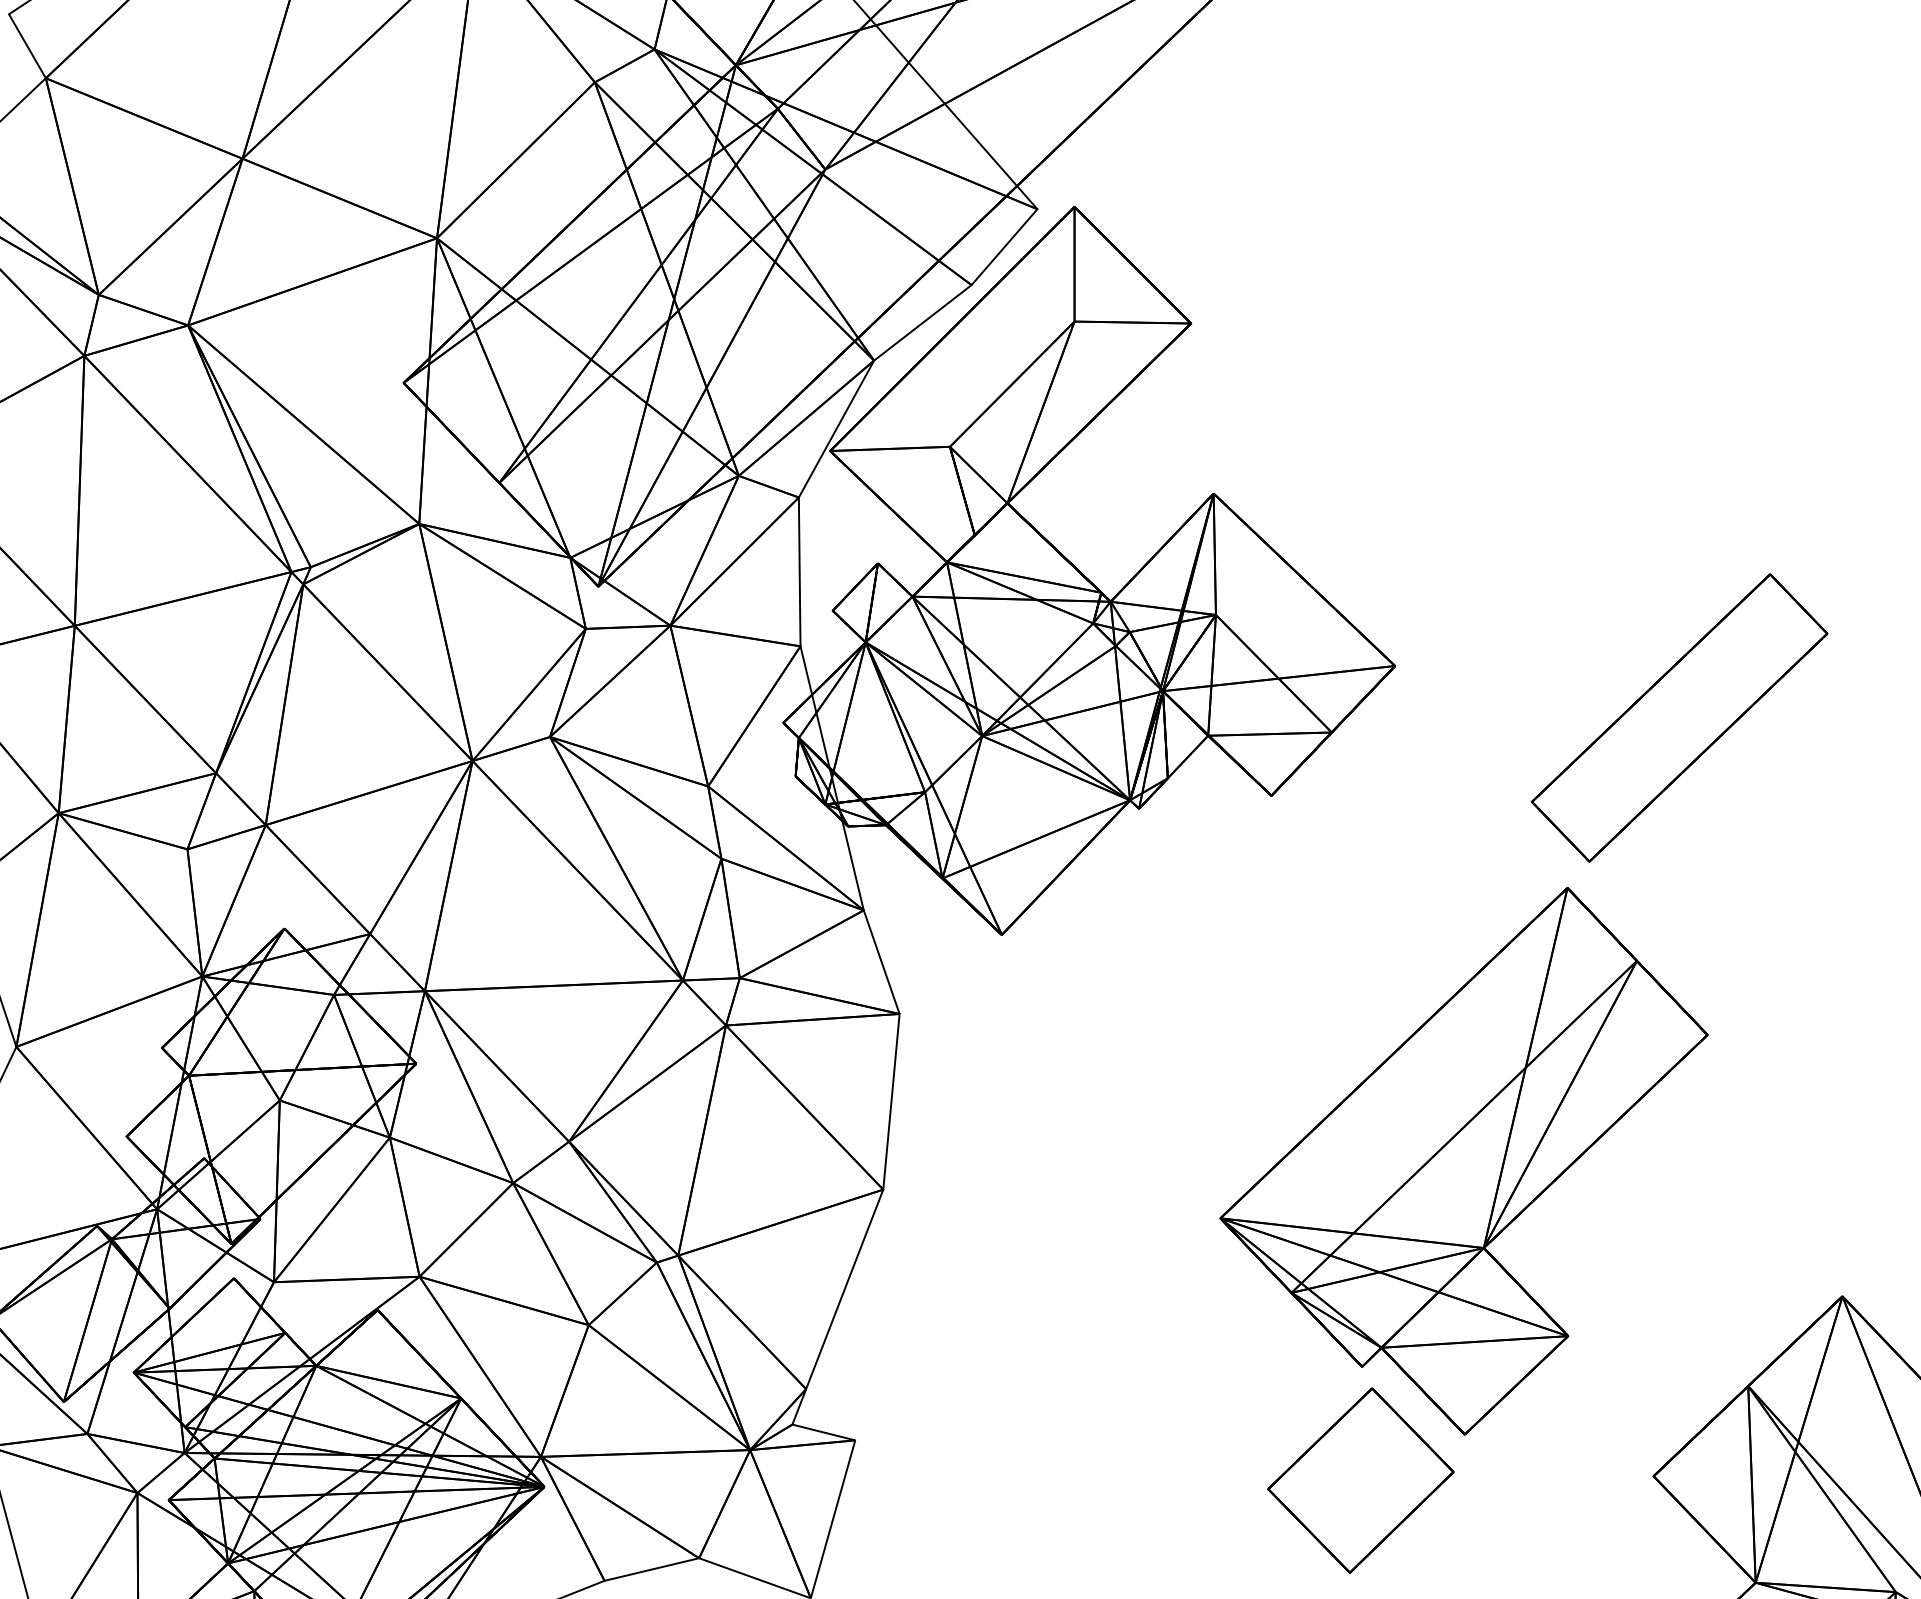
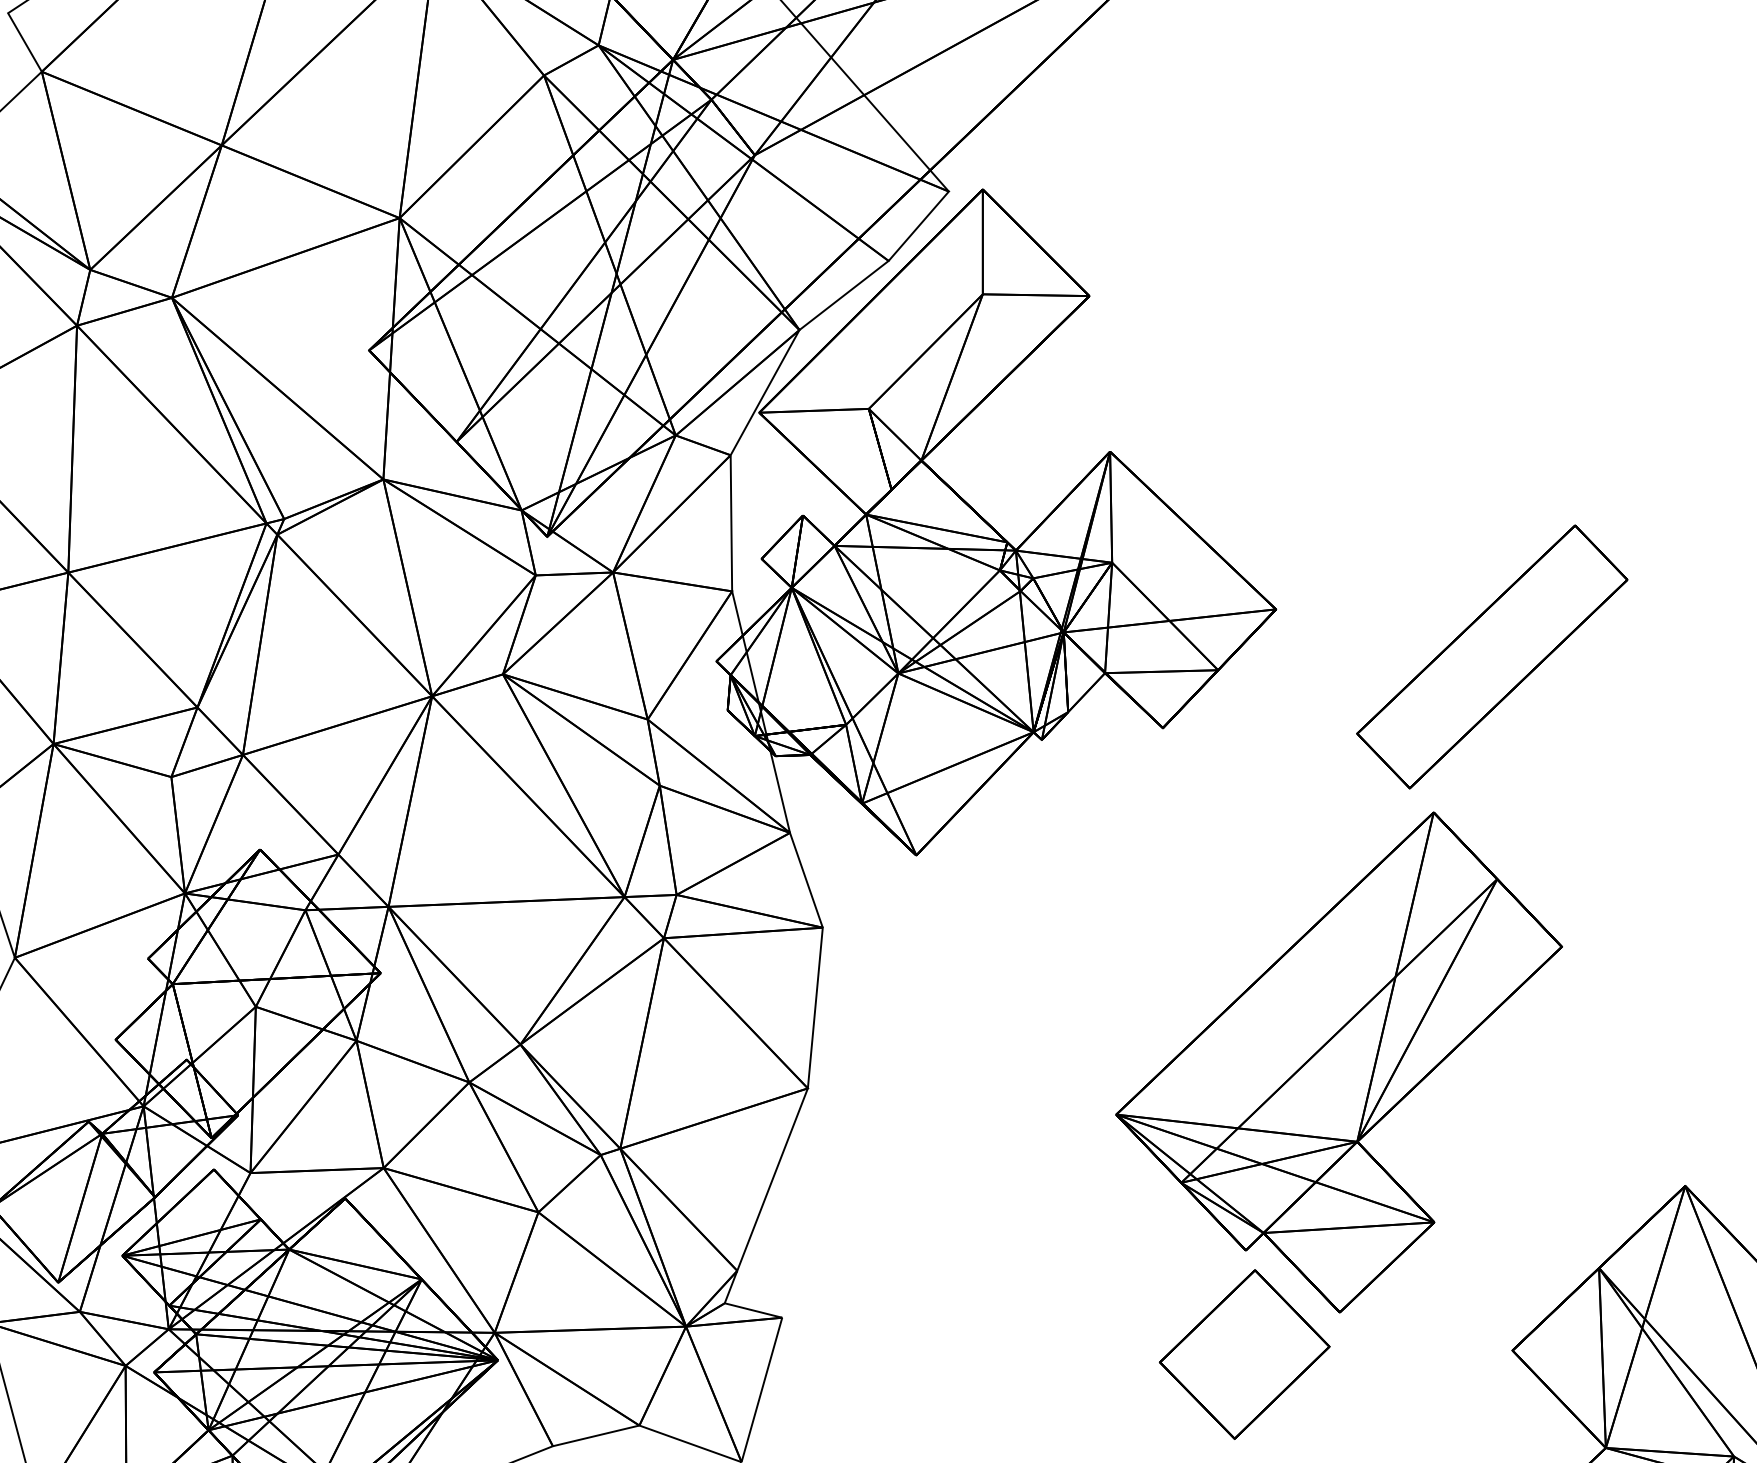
part: (1679, 717) -> (1492, 656), moved

